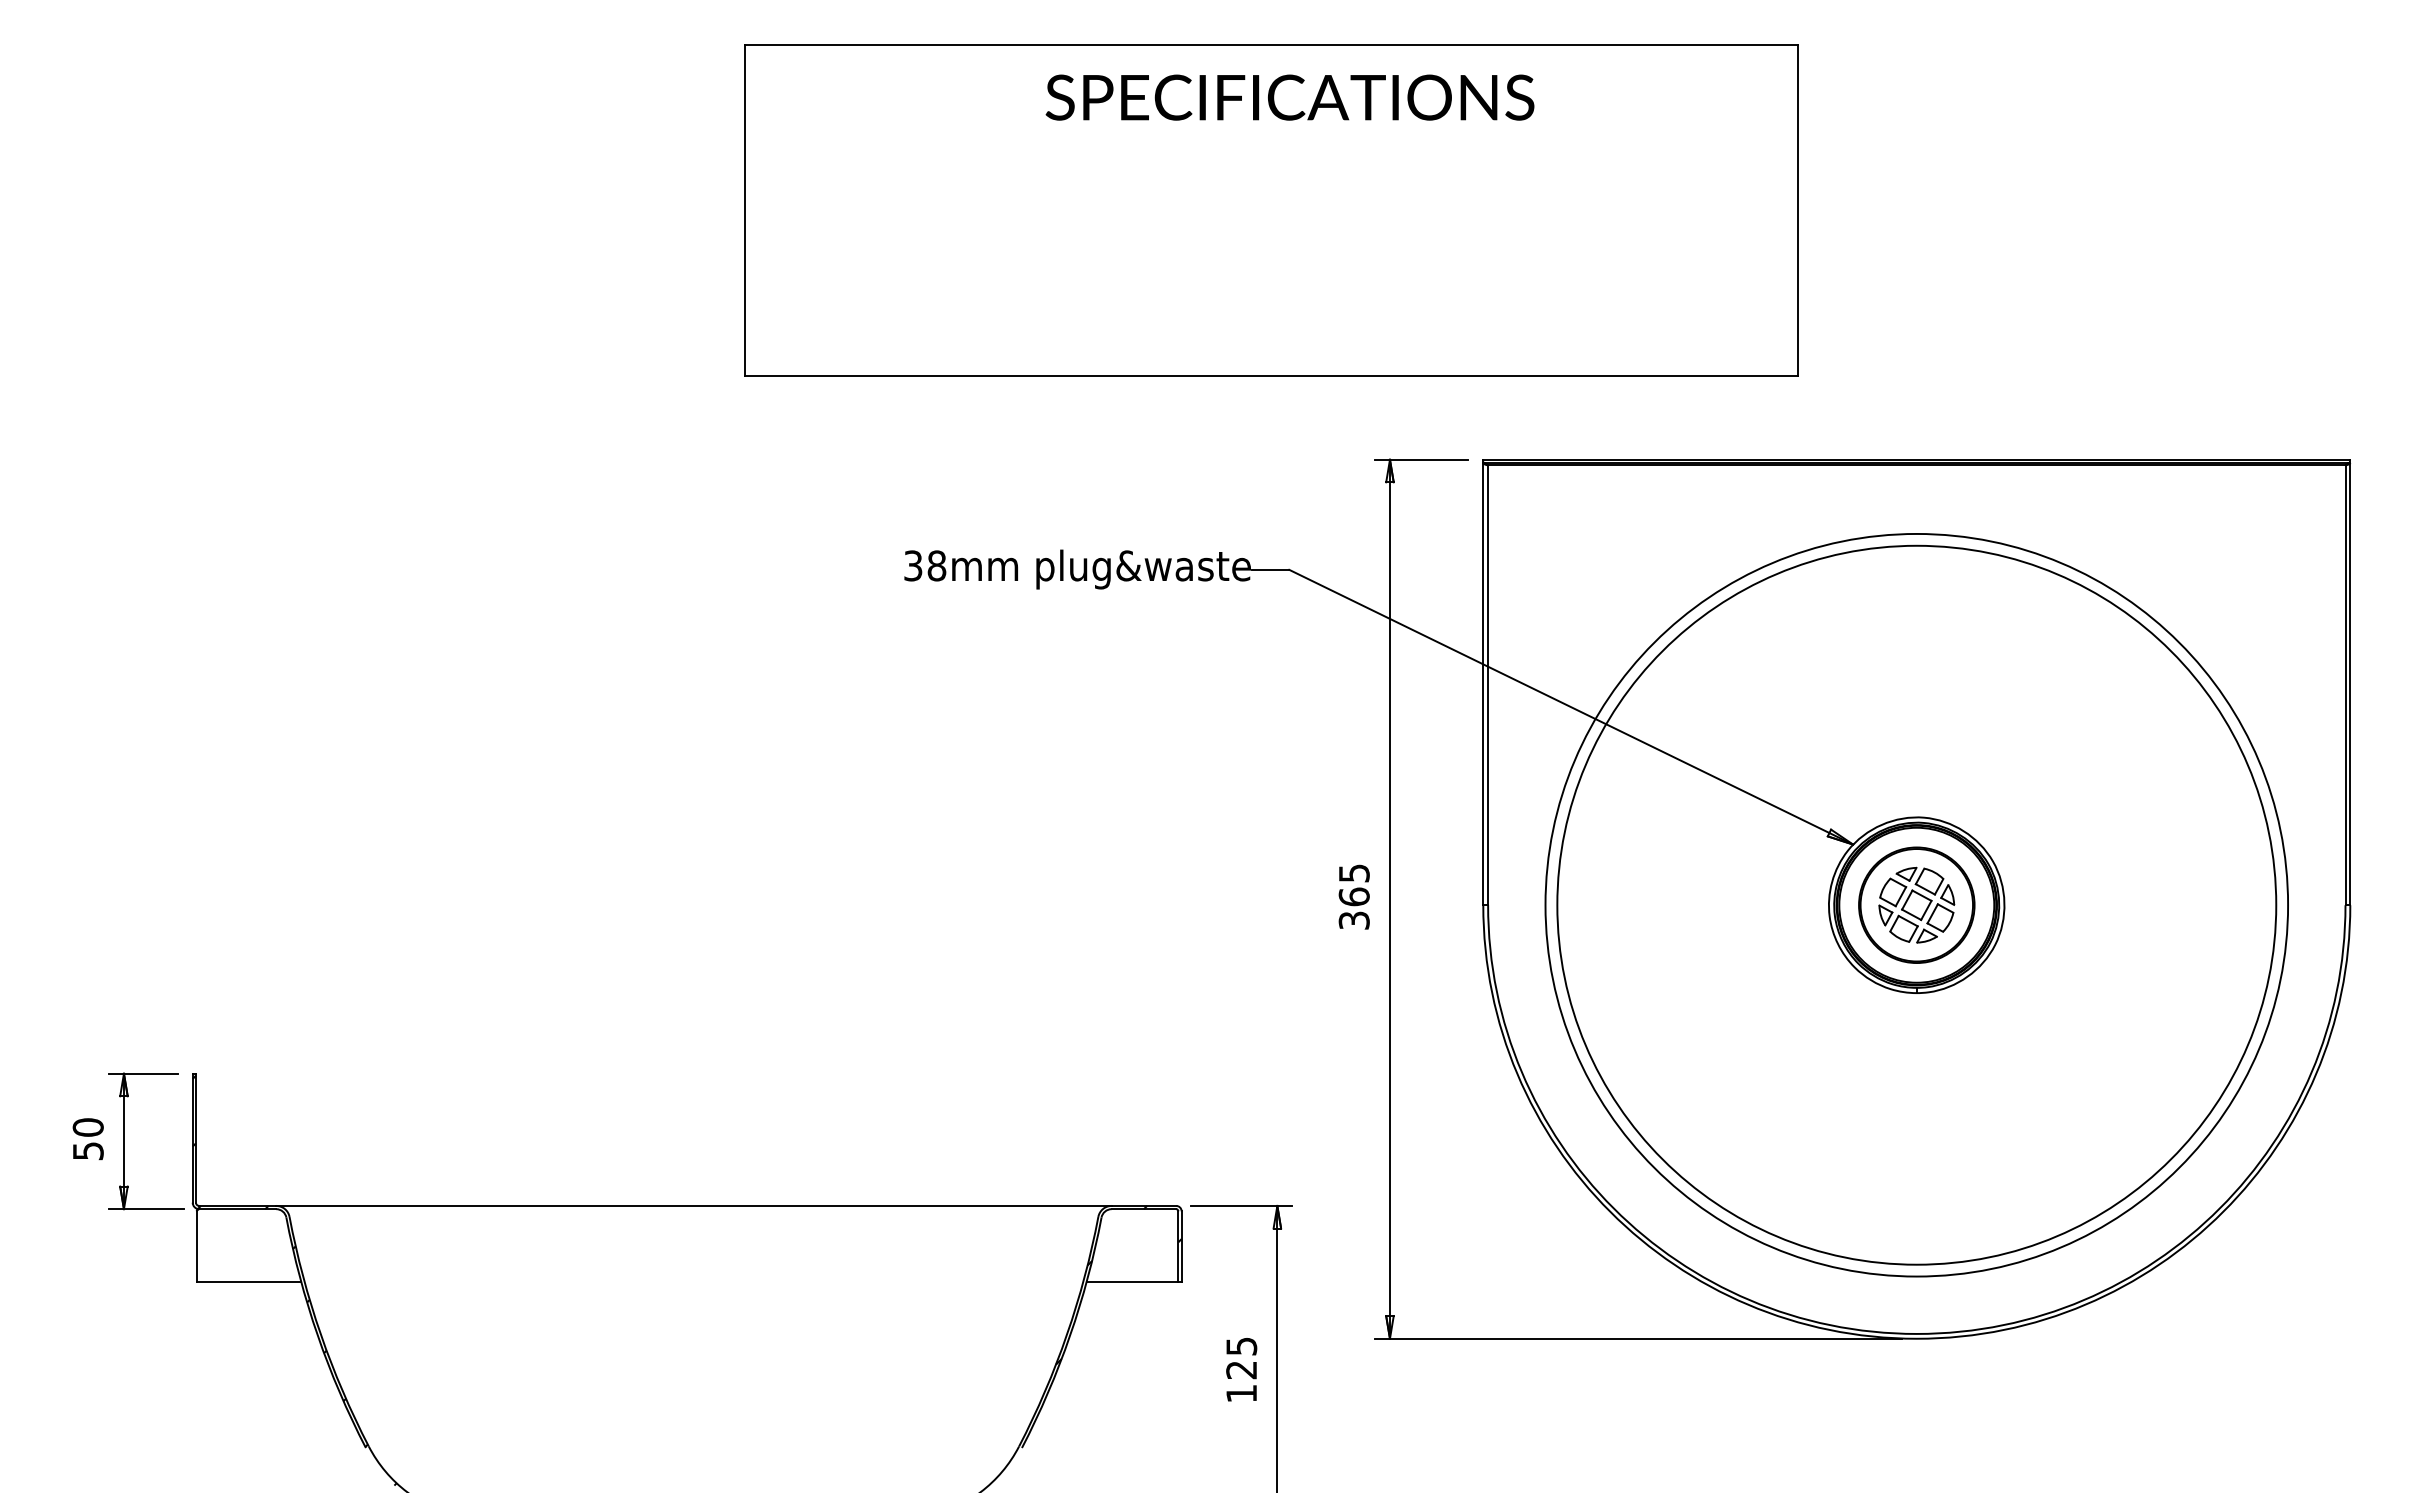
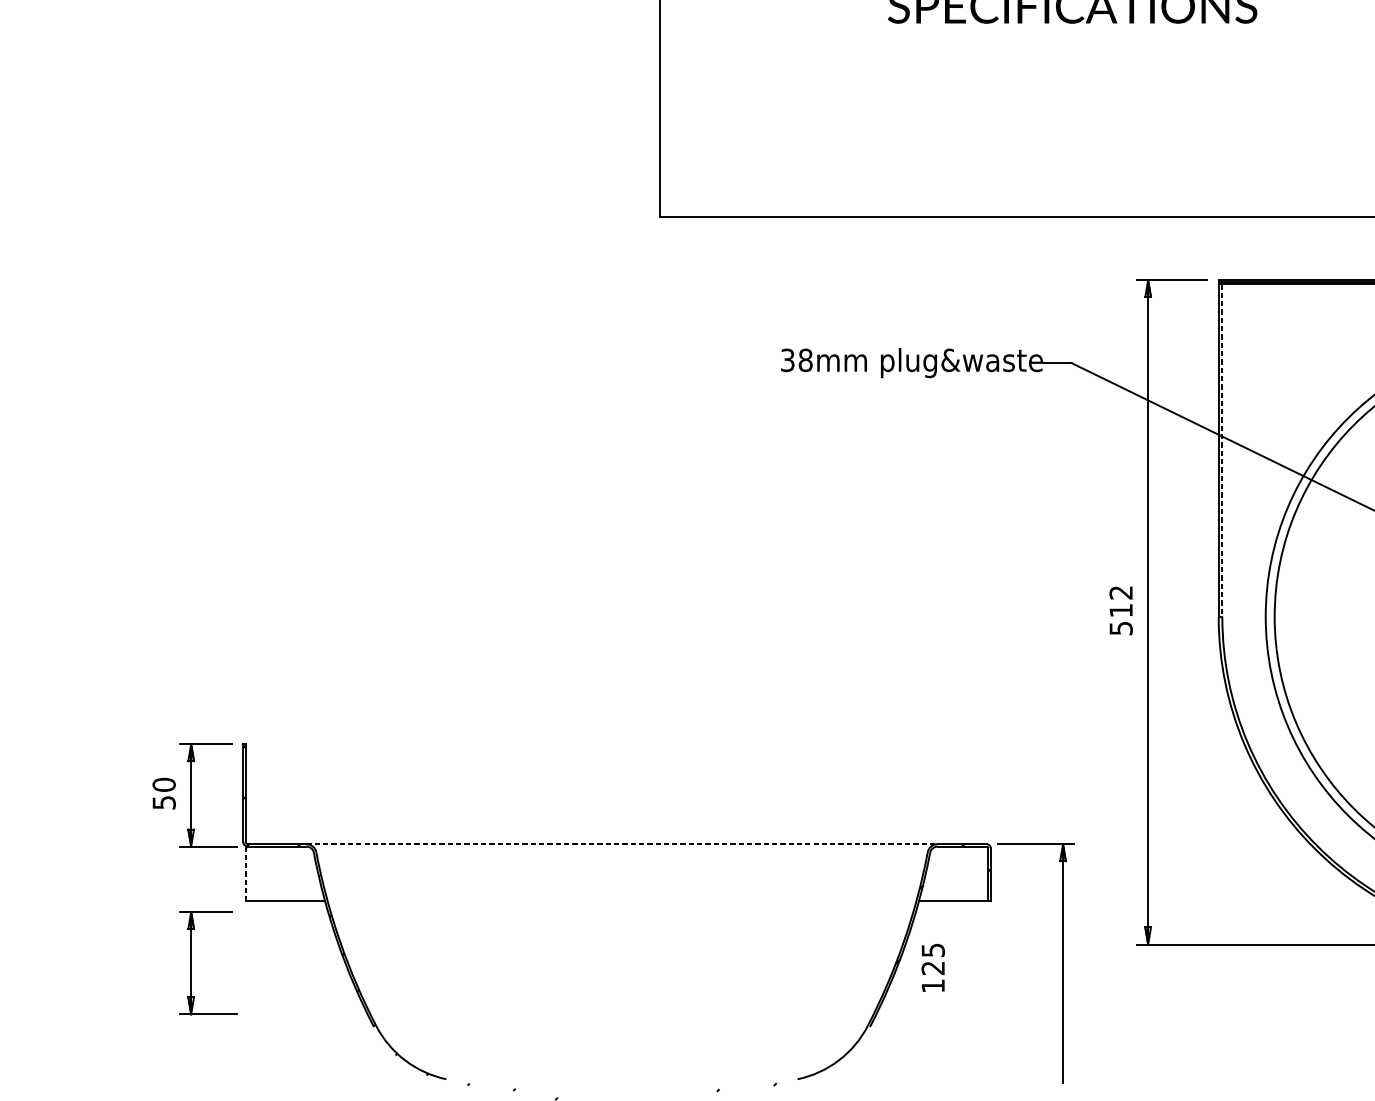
line: (1488, 685) -> (1222, 450), solid -> dashed
text: (1353, 896) -> (1120, 610), 365 -> 512
line: (693, 1205) -> (621, 843), solid -> dashed
line: (196, 1246) -> (246, 874), solid -> dashed
part: (124, 1363) -> (191, 963), added
text: (1241, 1369) -> (933, 967), moved

